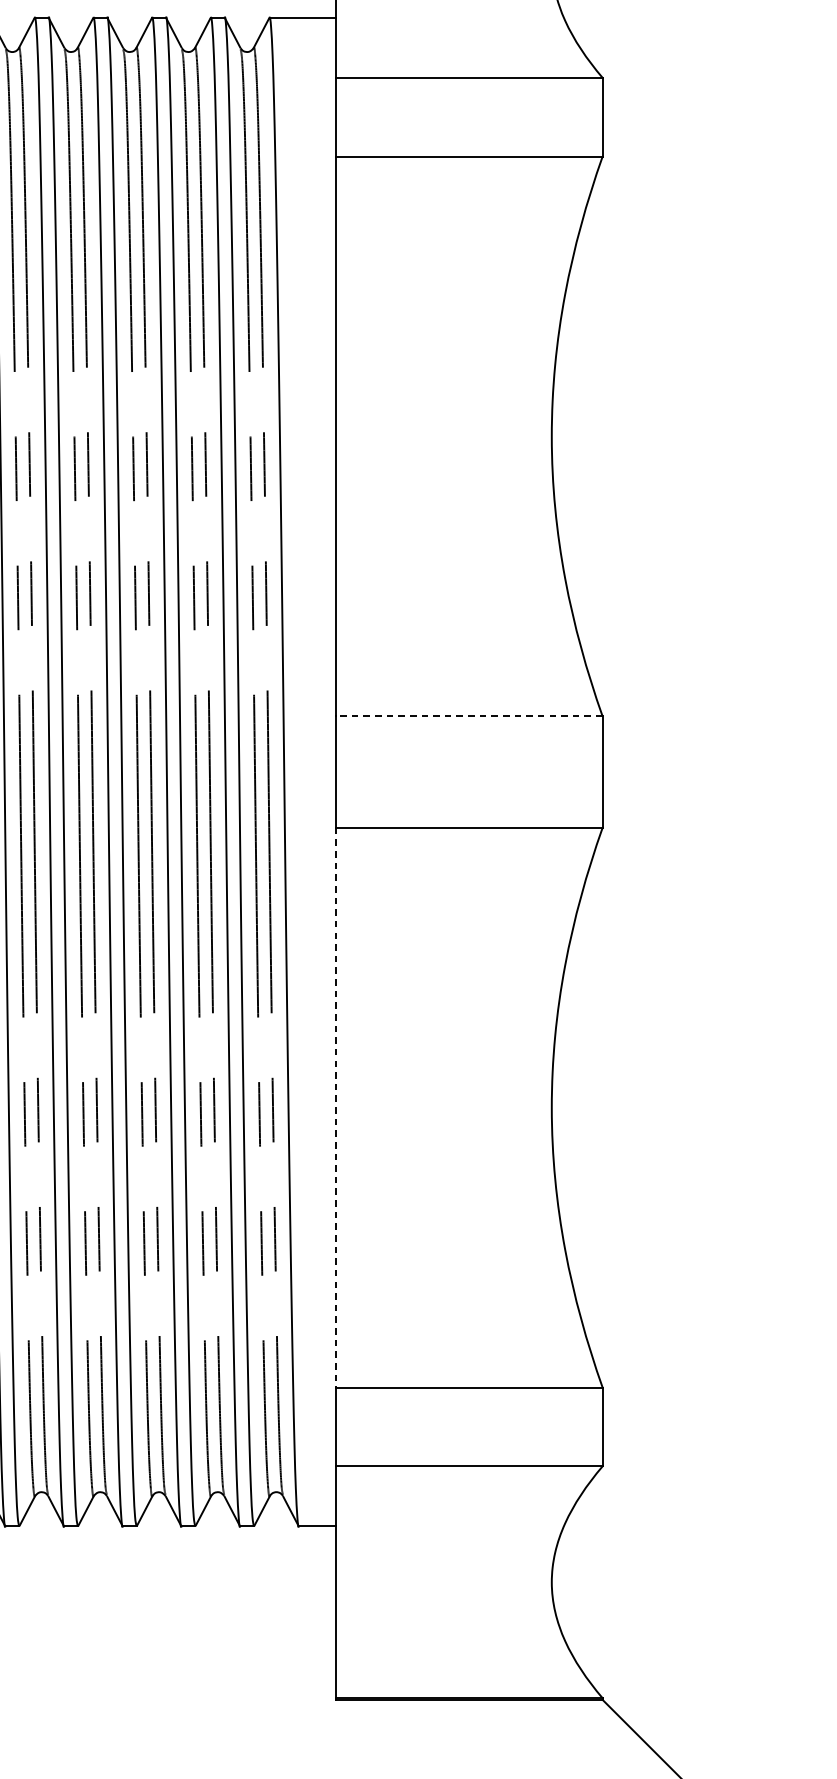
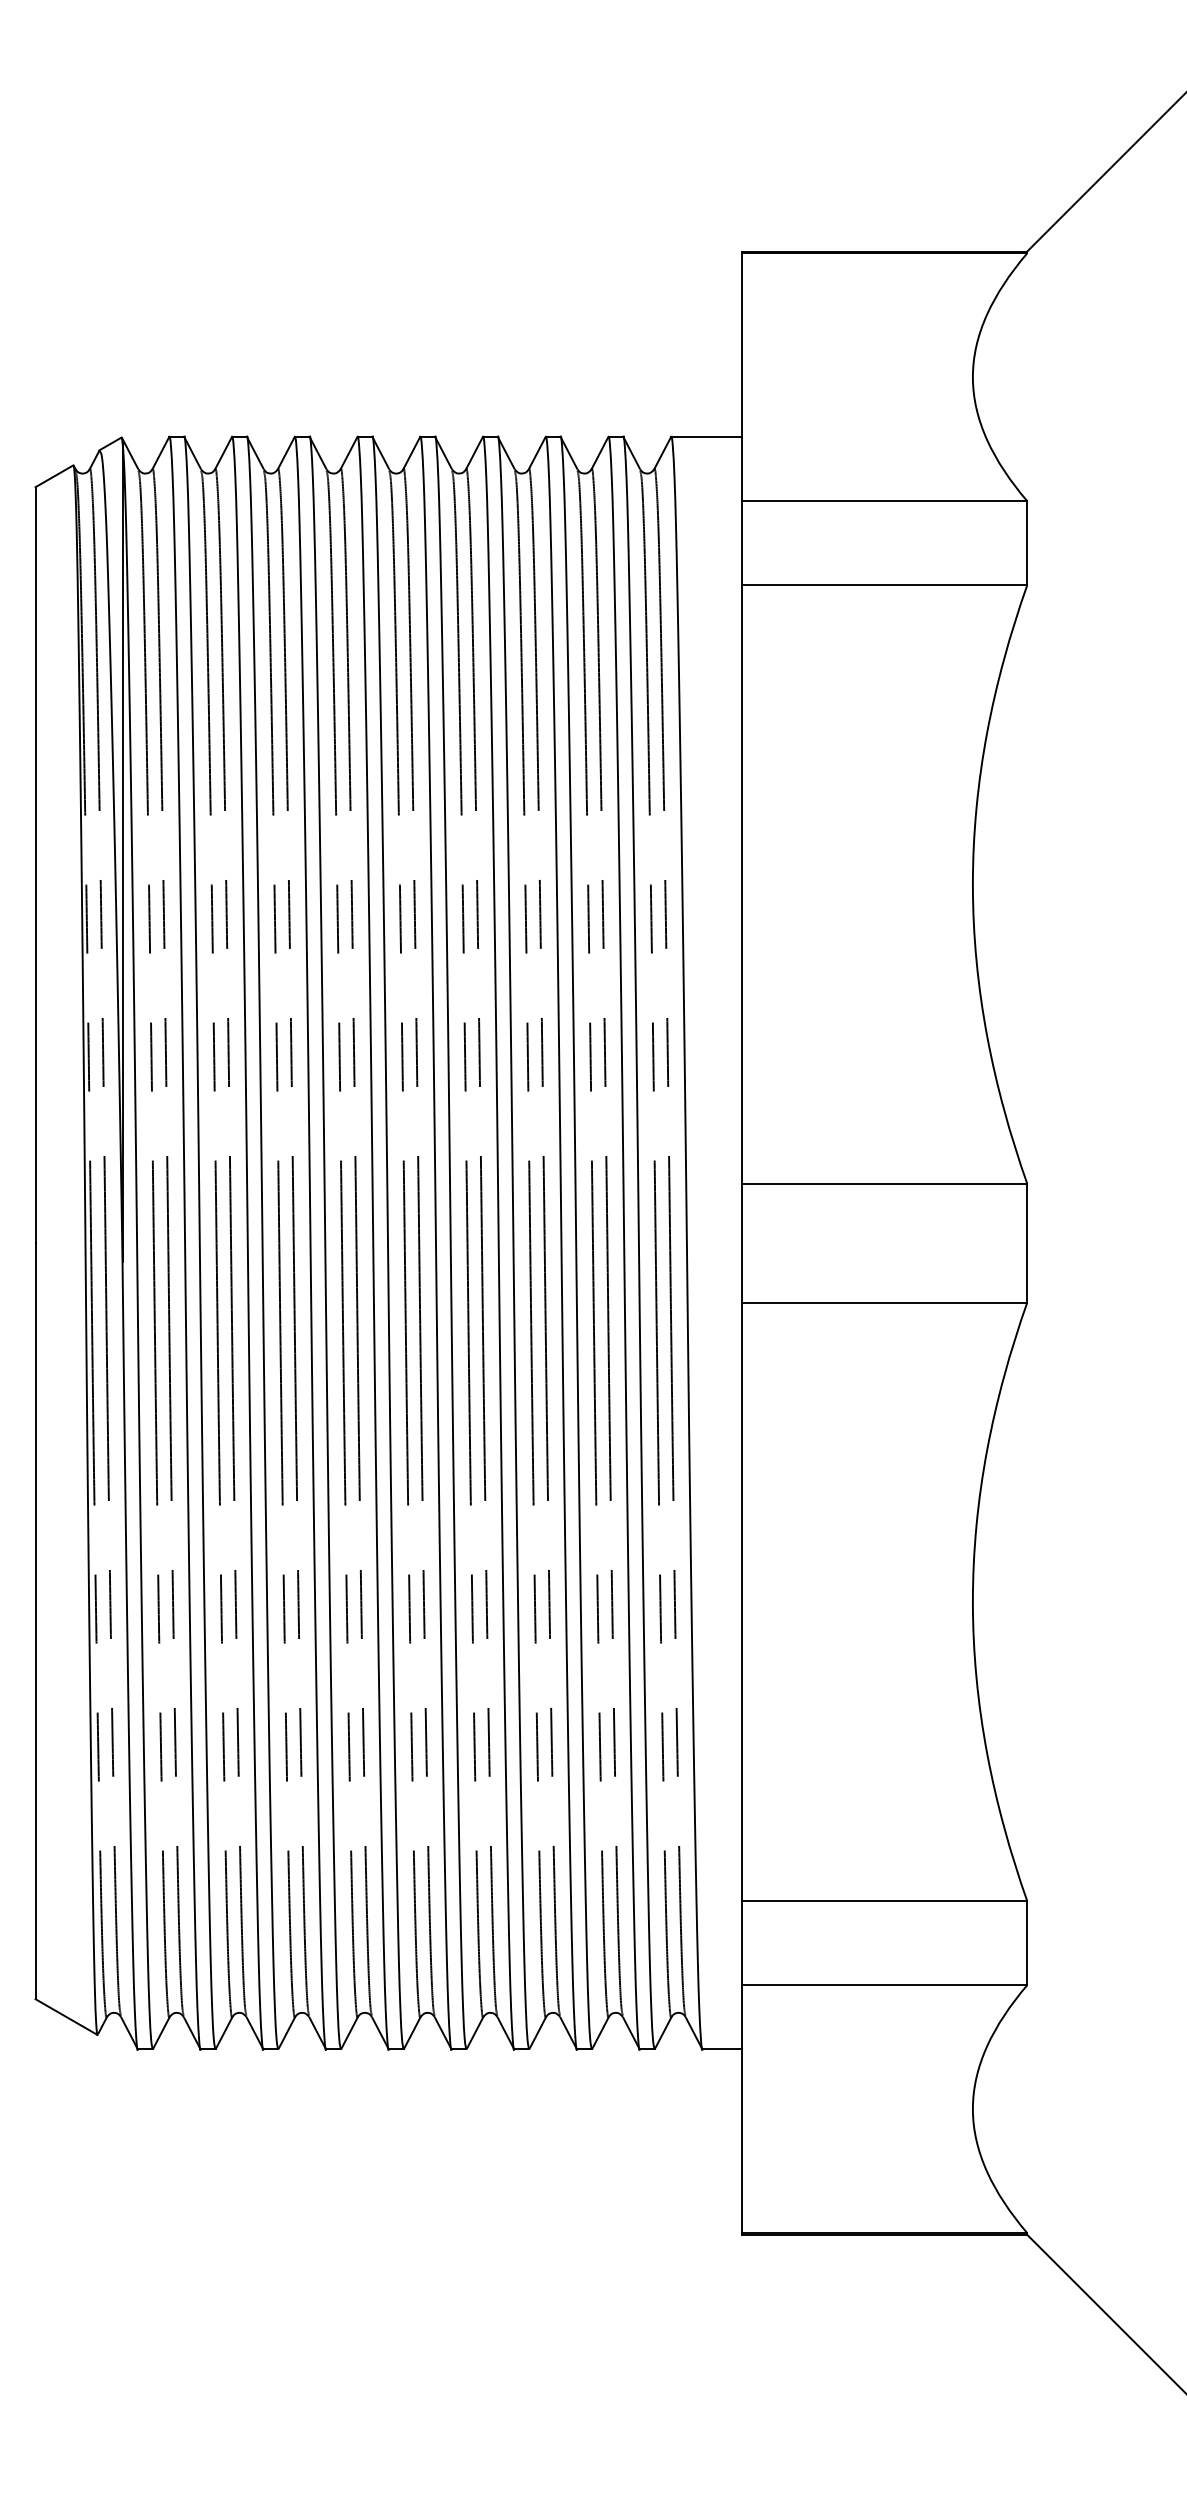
line: (469, 716) -> (884, 1183), dashed -> solid
line: (335, 1108) -> (741, 1602), dashed -> solid

